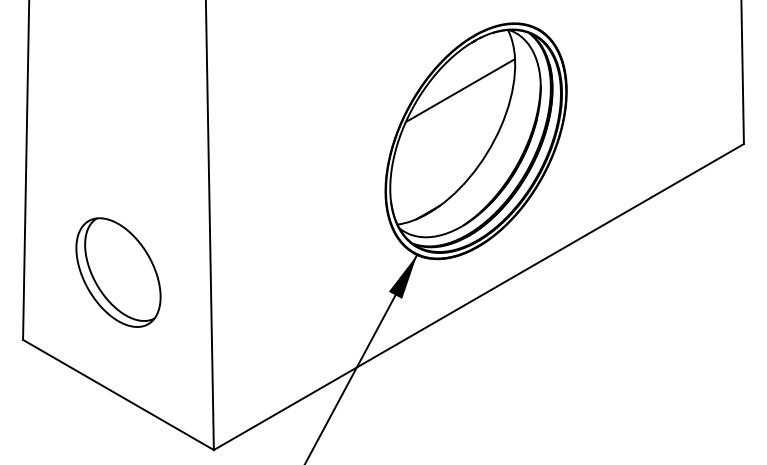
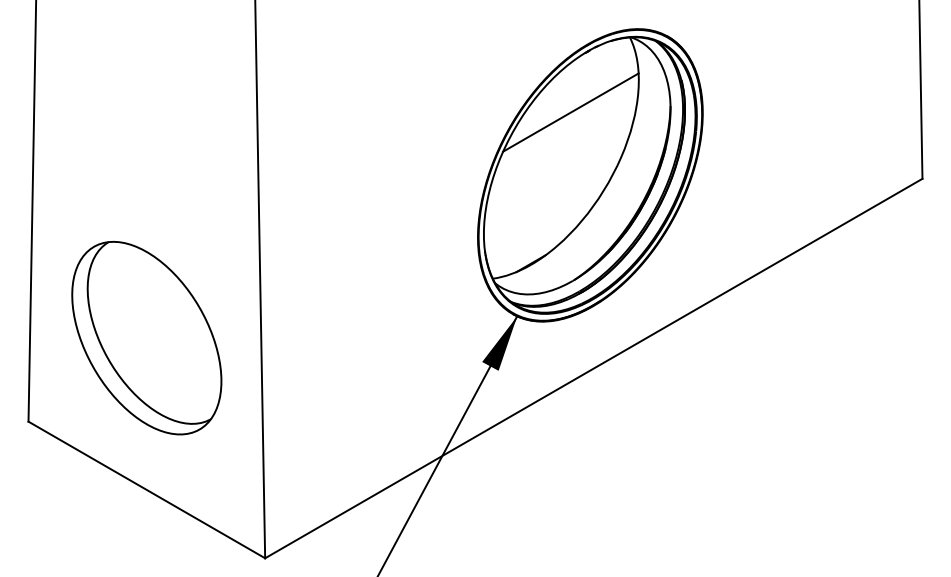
part: (118, 272) -> (146, 338), size x1.43

